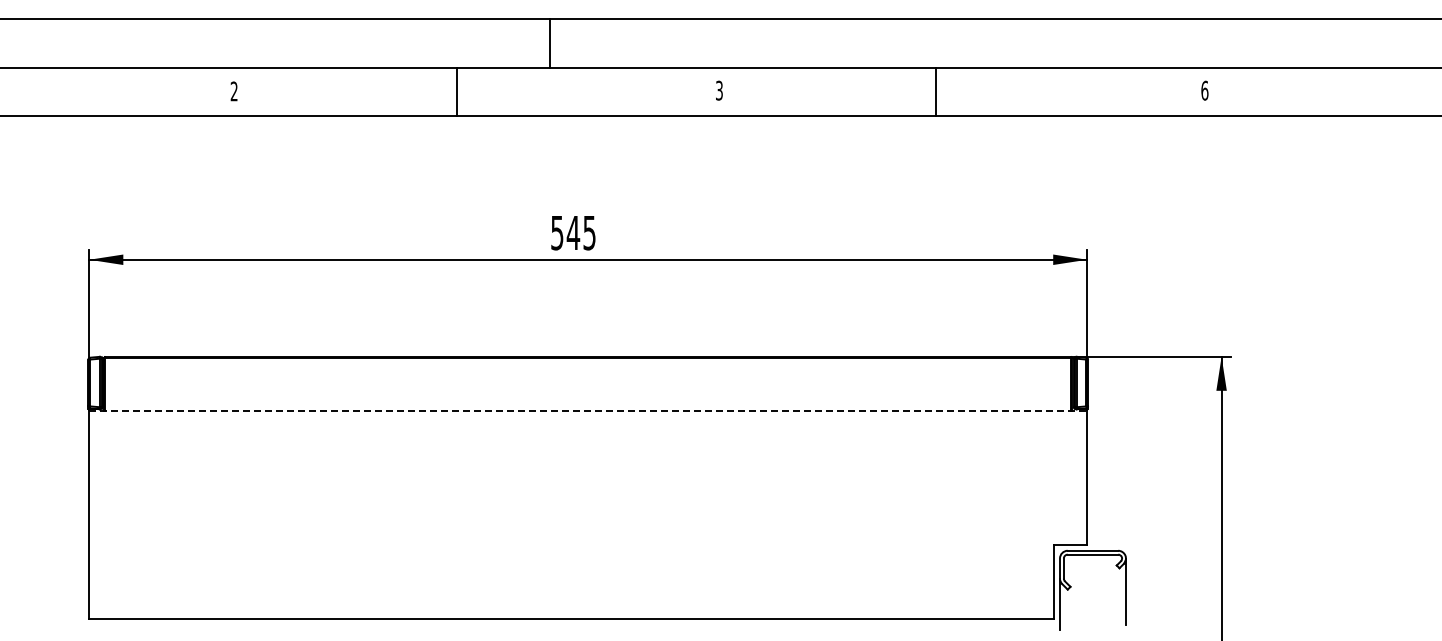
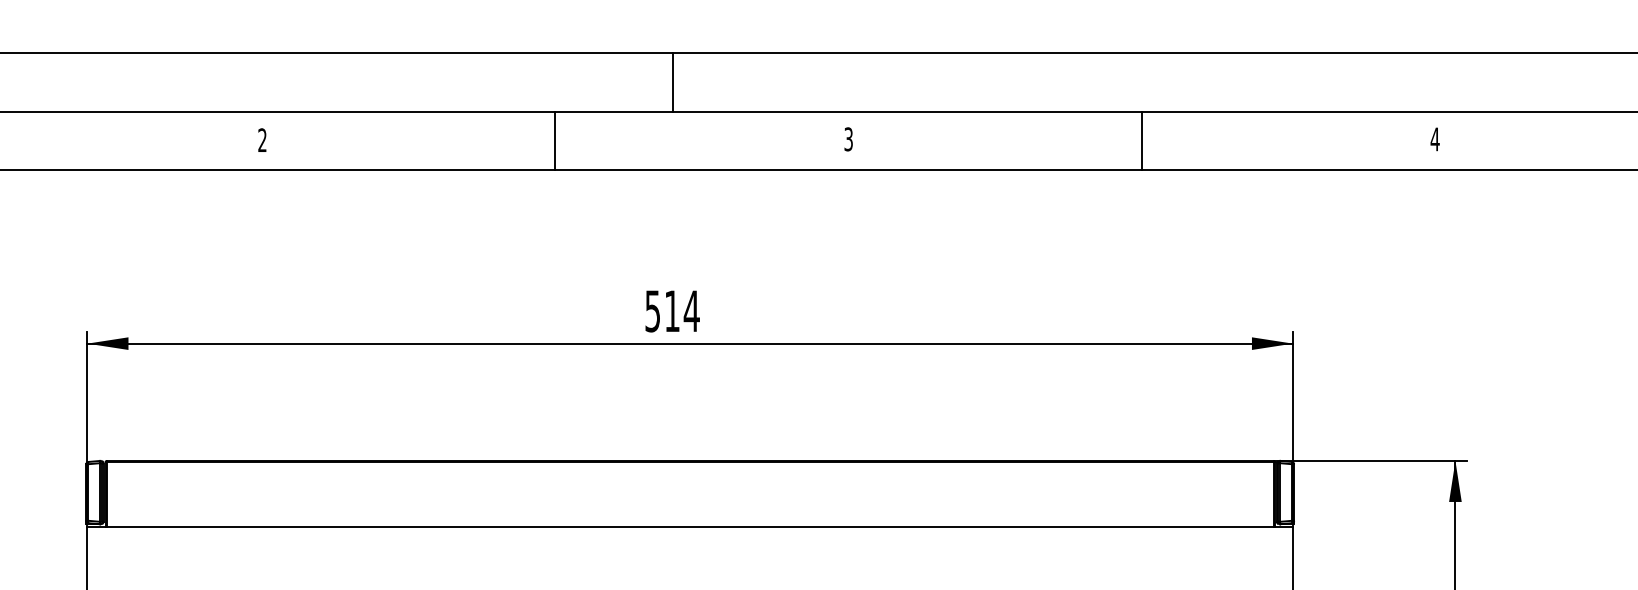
line: (549, 43) -> (672, 82), moved
text: (1204, 90) -> (1434, 139), 6 -> 4
line: (456, 91) -> (555, 140), moved
line: (935, 91) -> (1141, 140), moved
text: (581, 233) -> (682, 311), 545 -> 514
line: (588, 411) -> (690, 526), dashed -> solid

